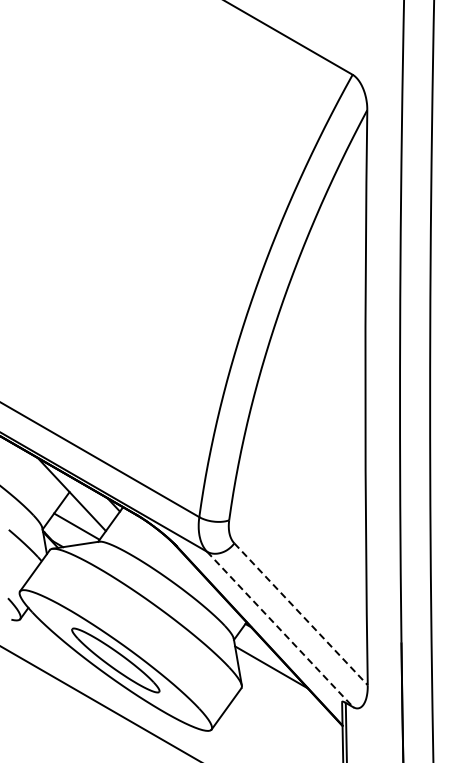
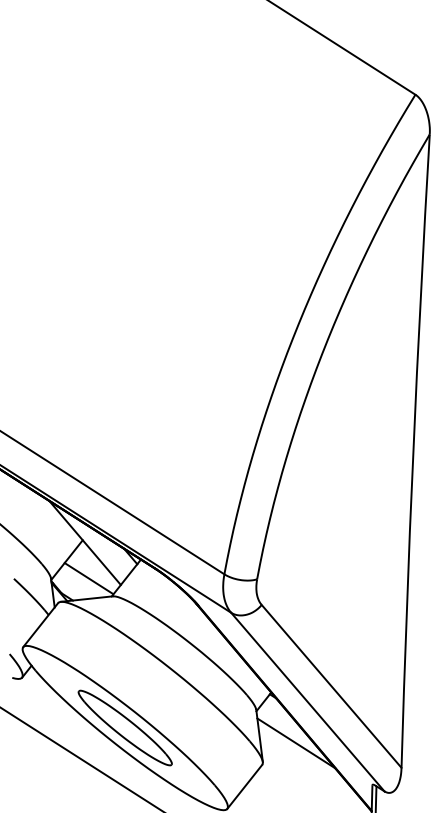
line: (301, 614) -> (332, 686), dashed -> solid
line: (280, 629) -> (308, 702), dashed -> solid

